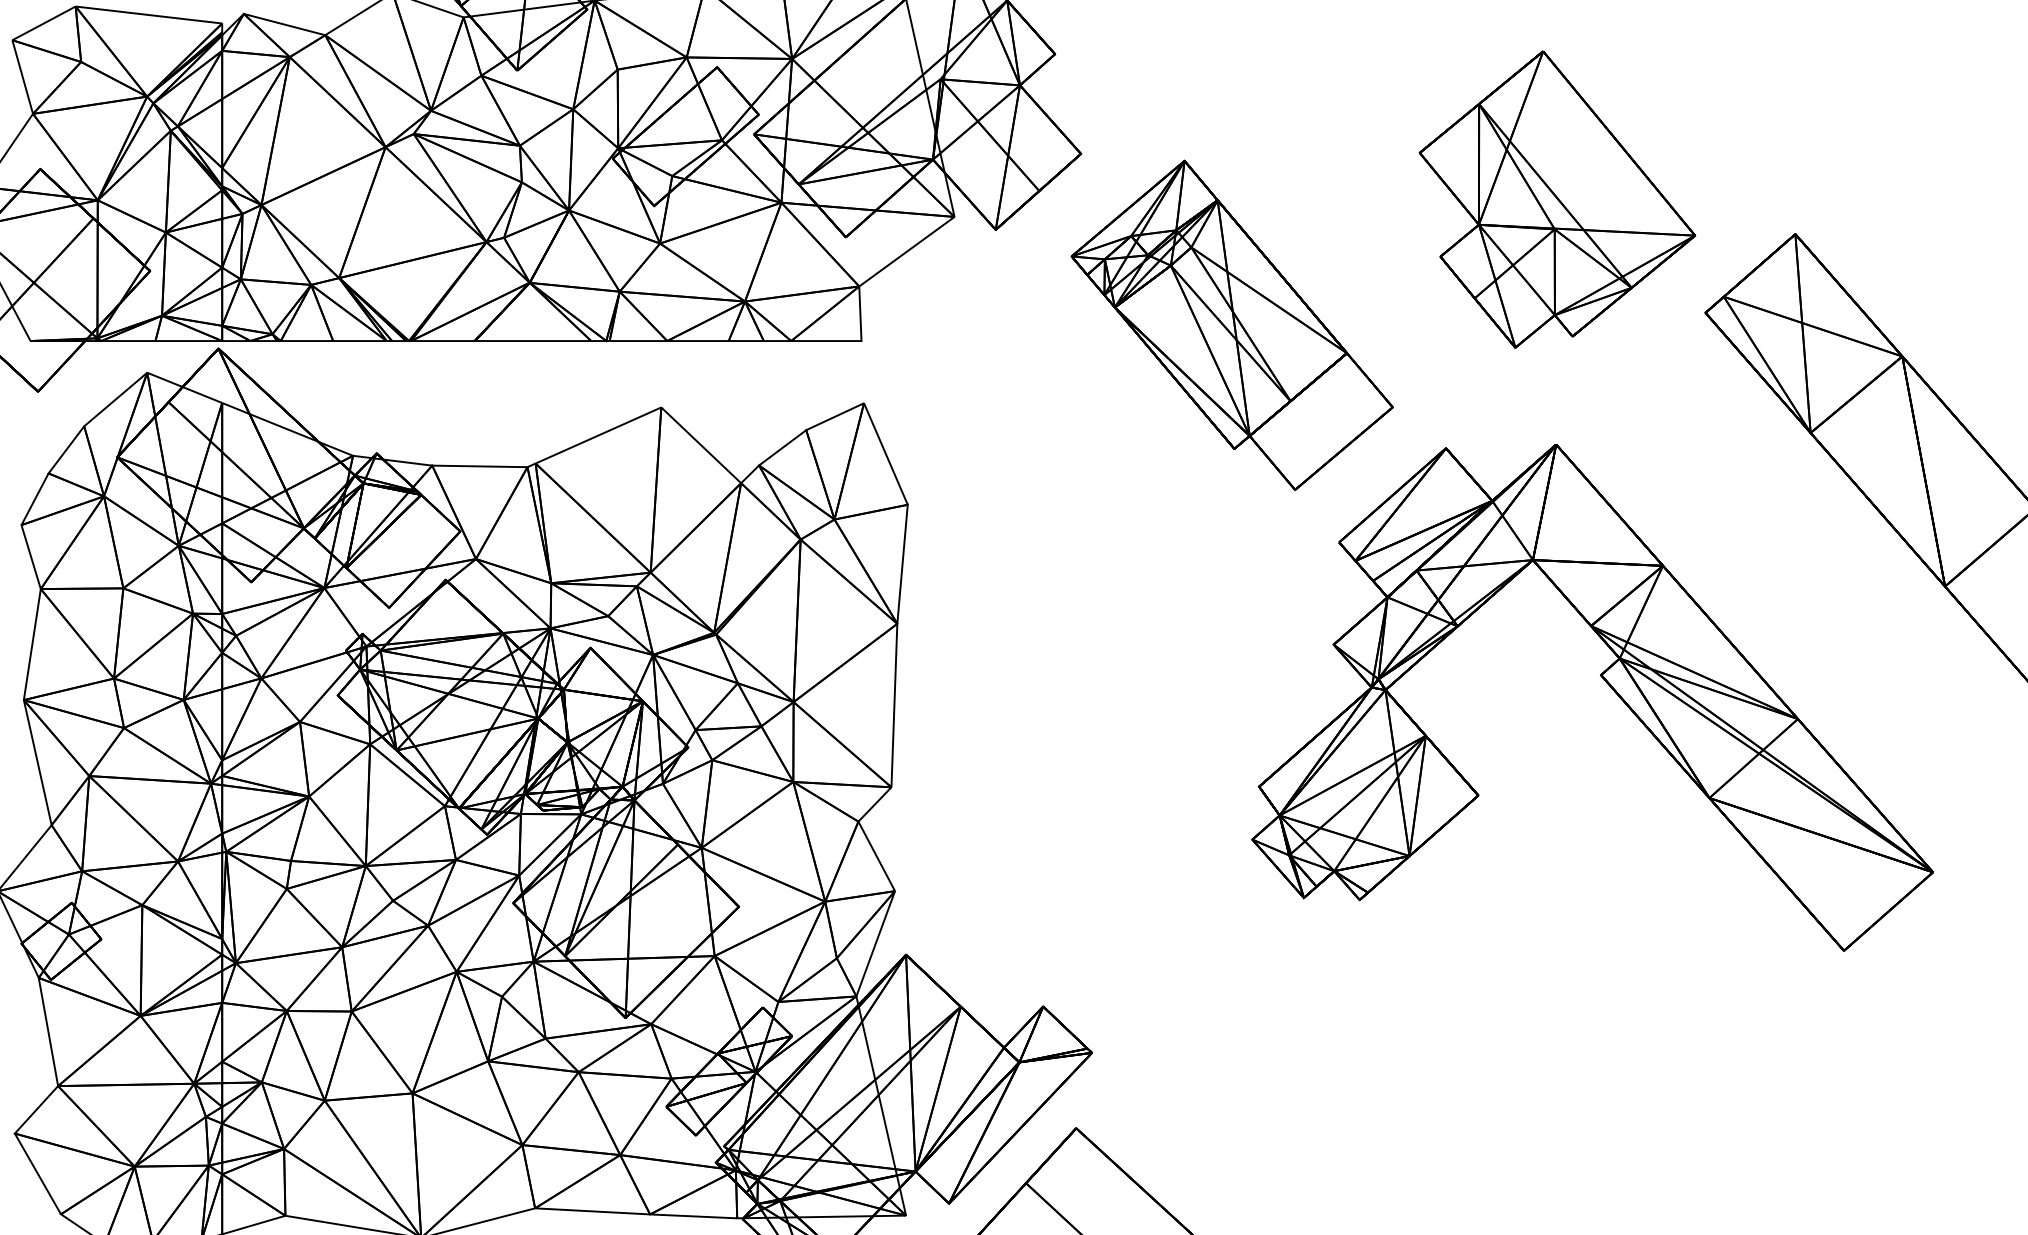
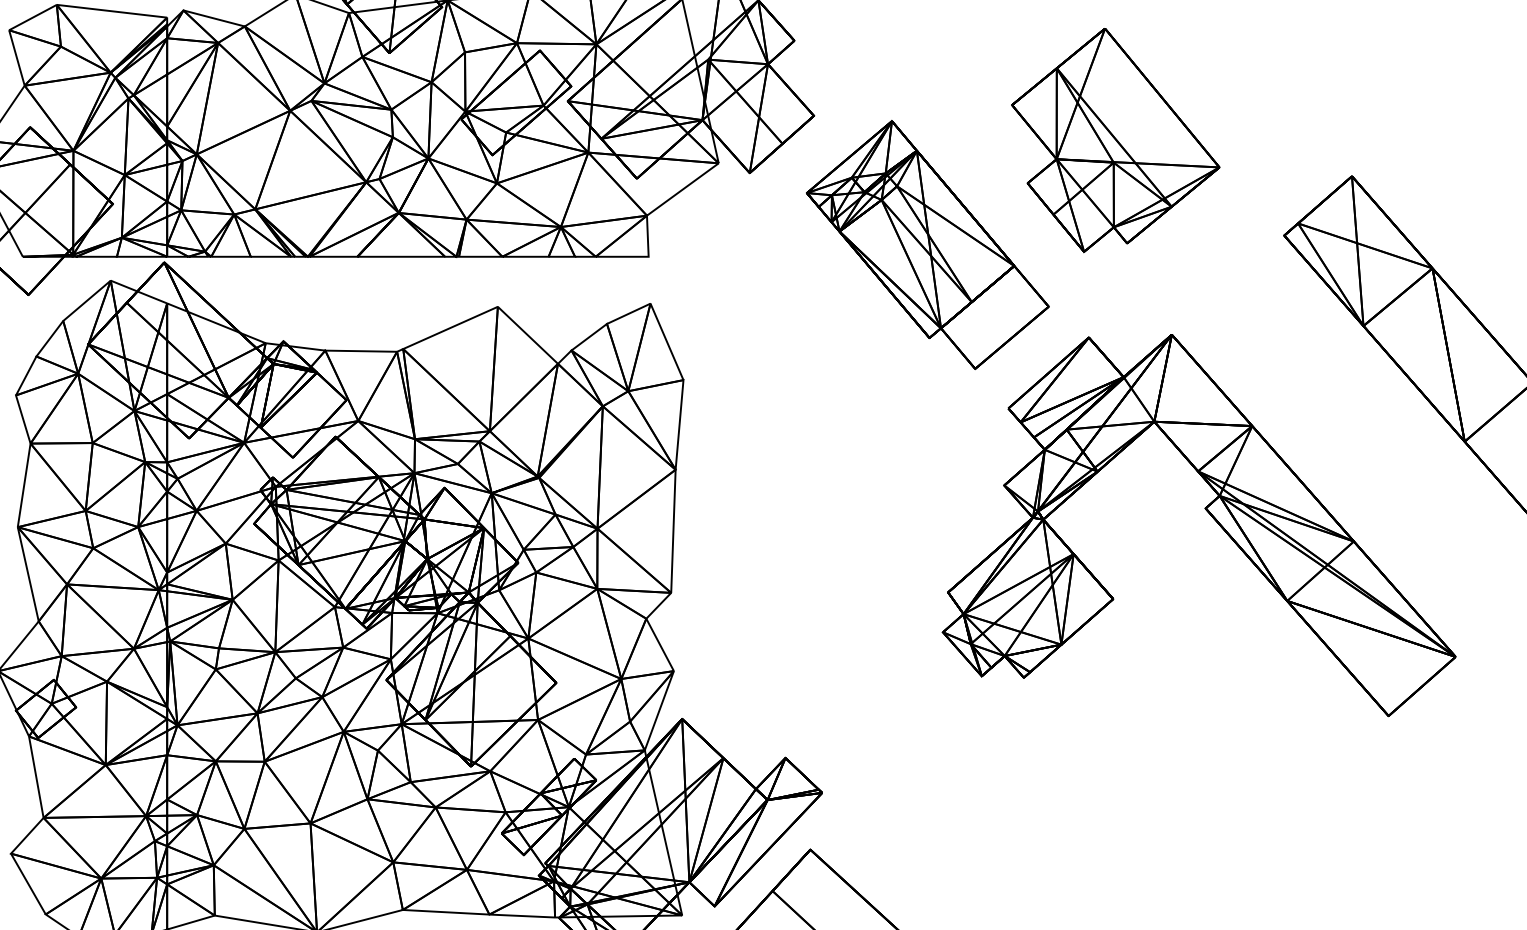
part: (1557, 199) -> (1115, 140), moved

